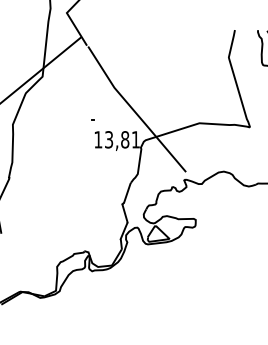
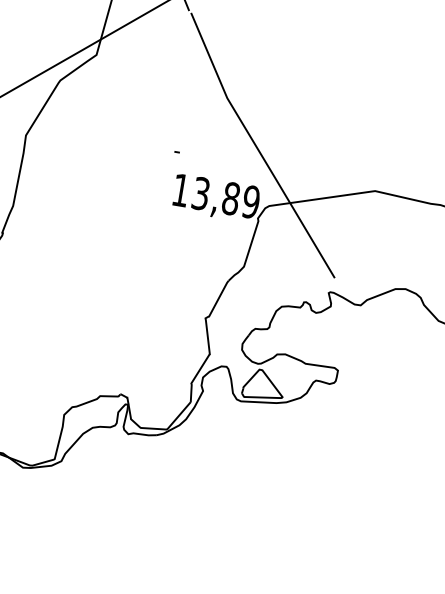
text: (135, 139) -> (250, 201), 13,81 -> 13,89

